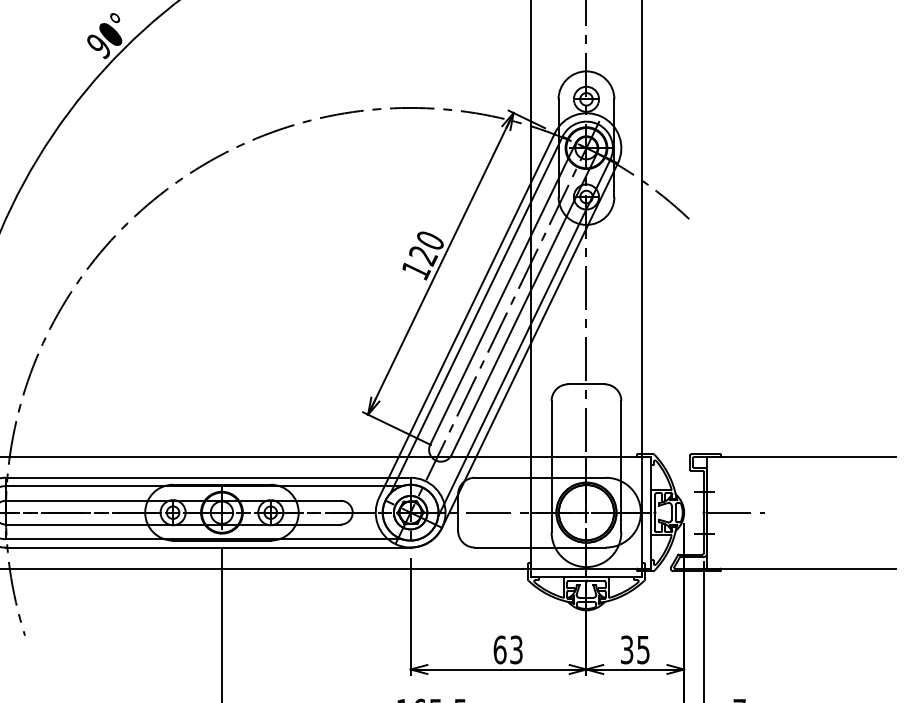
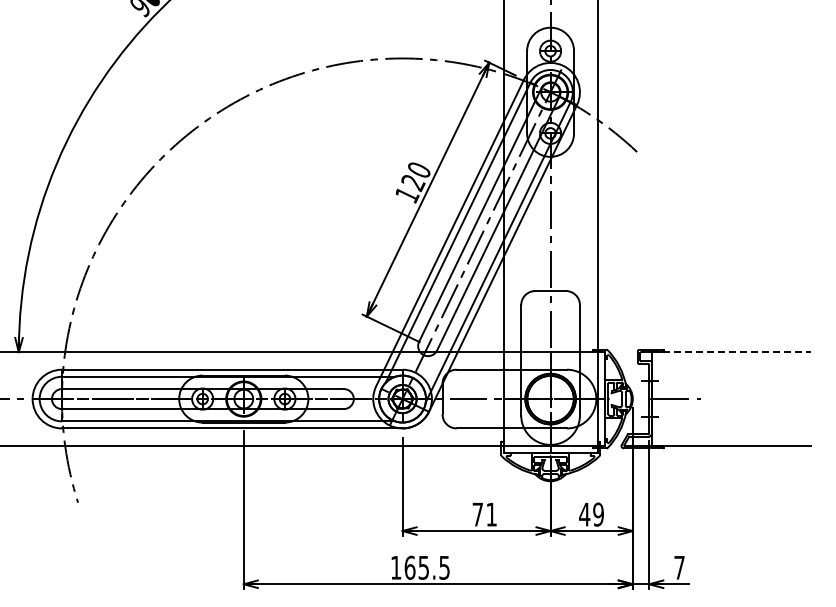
line: (801, 457) -> (731, 352), solid -> dashed
text: (507, 649) -> (484, 514), 63 -> 71
text: (635, 649) -> (591, 514), 35 -> 49

